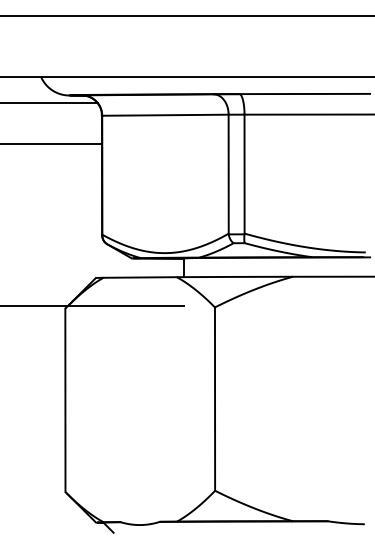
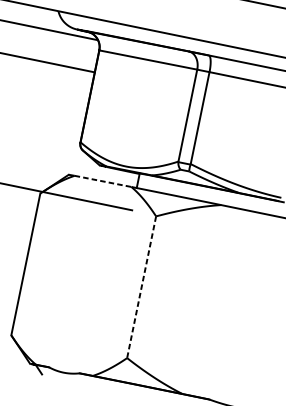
line: (140, 277) -> (103, 181), solid -> dashed
line: (215, 399) -> (141, 287), solid -> dashed

